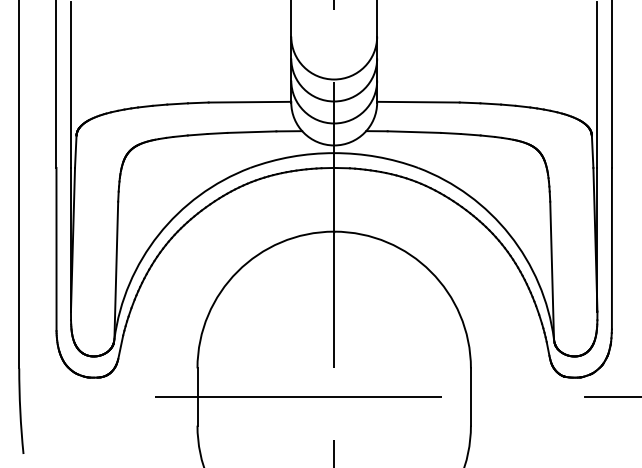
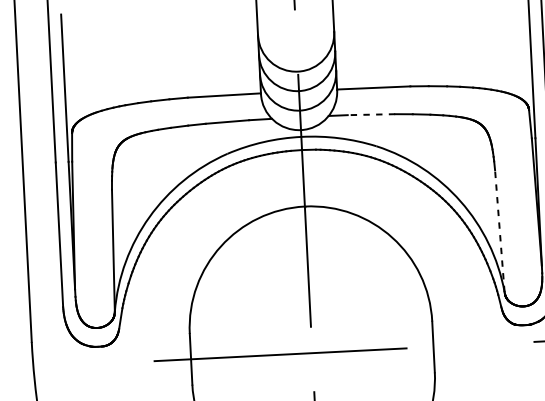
line: (414, 132) -> (371, 115), solid -> dashed
line: (552, 270) -> (500, 231), solid -> dashed

